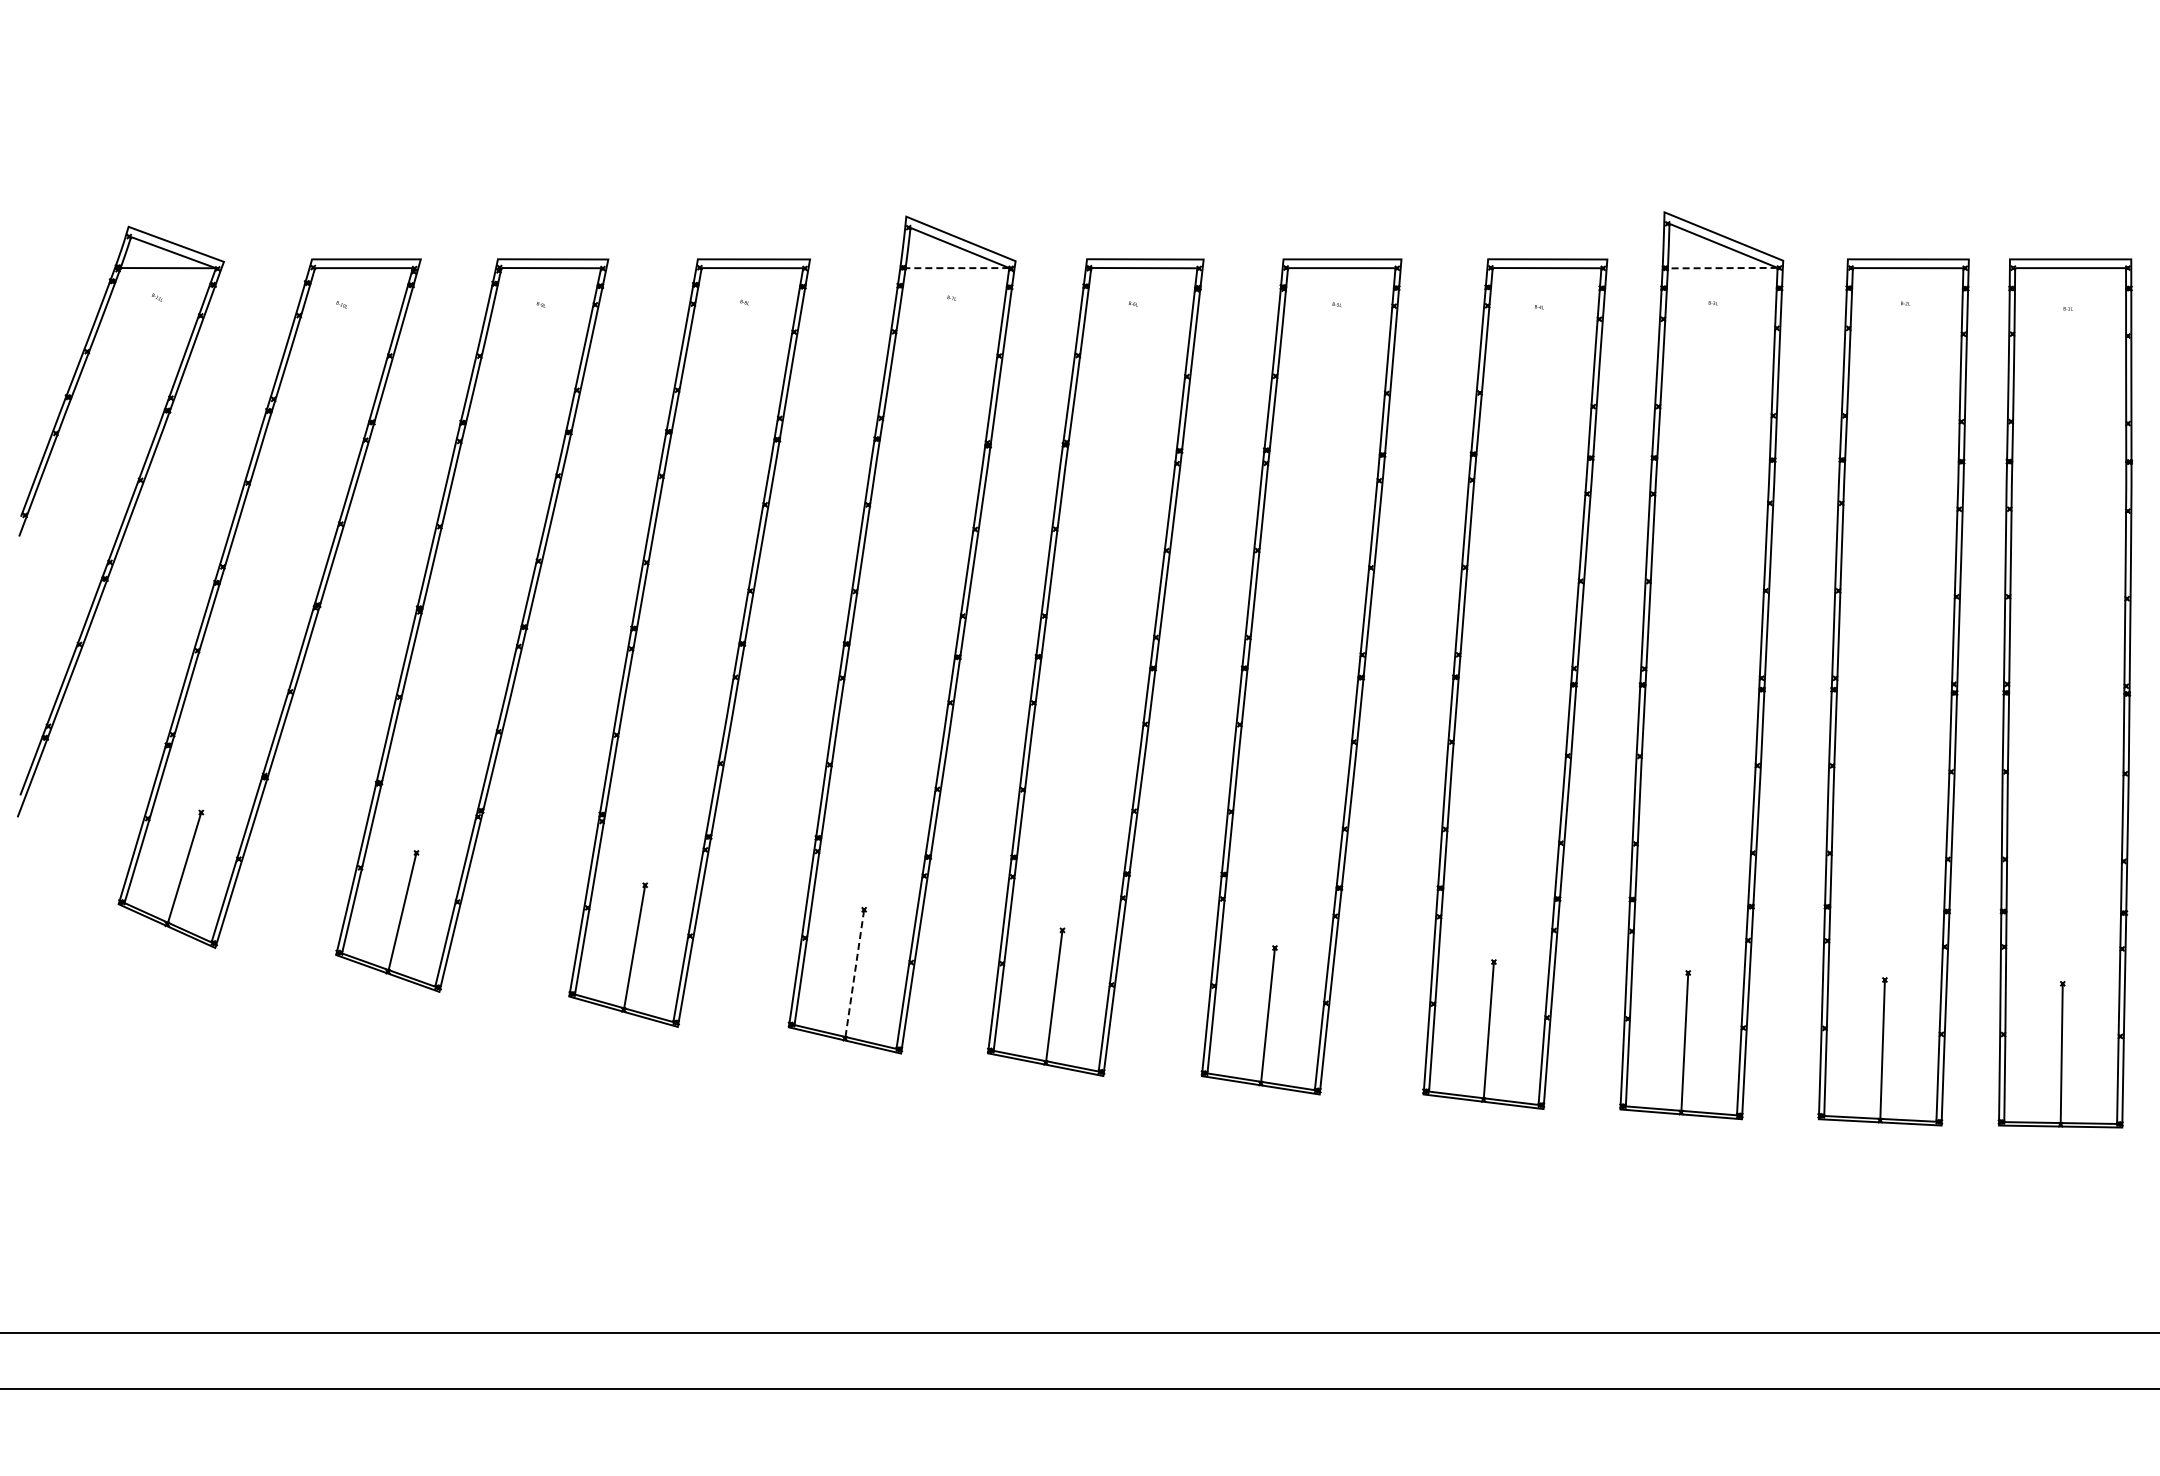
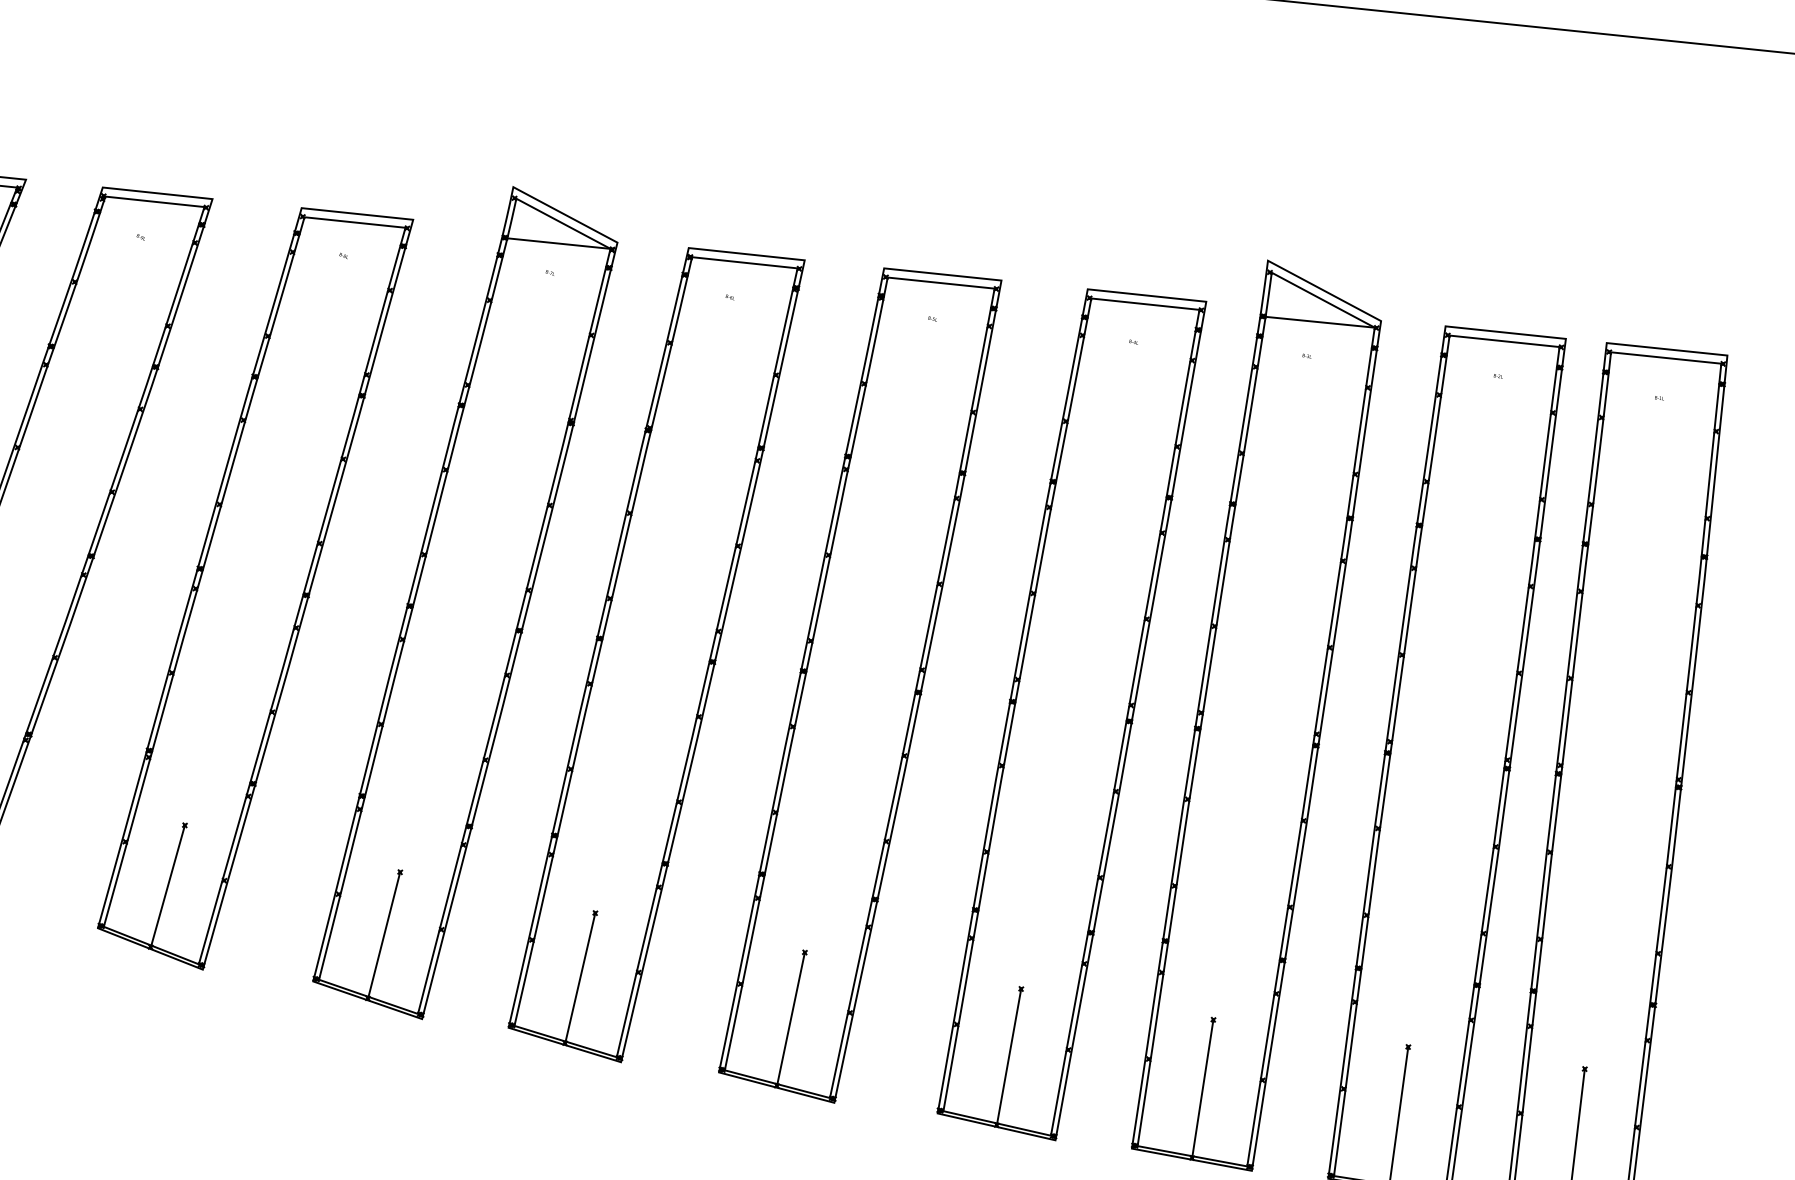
line: (957, 268) -> (558, 243), dashed -> solid
line: (1722, 268) -> (1319, 322), dashed -> solid
line: (854, 972) -> (384, 933), dashed -> solid

